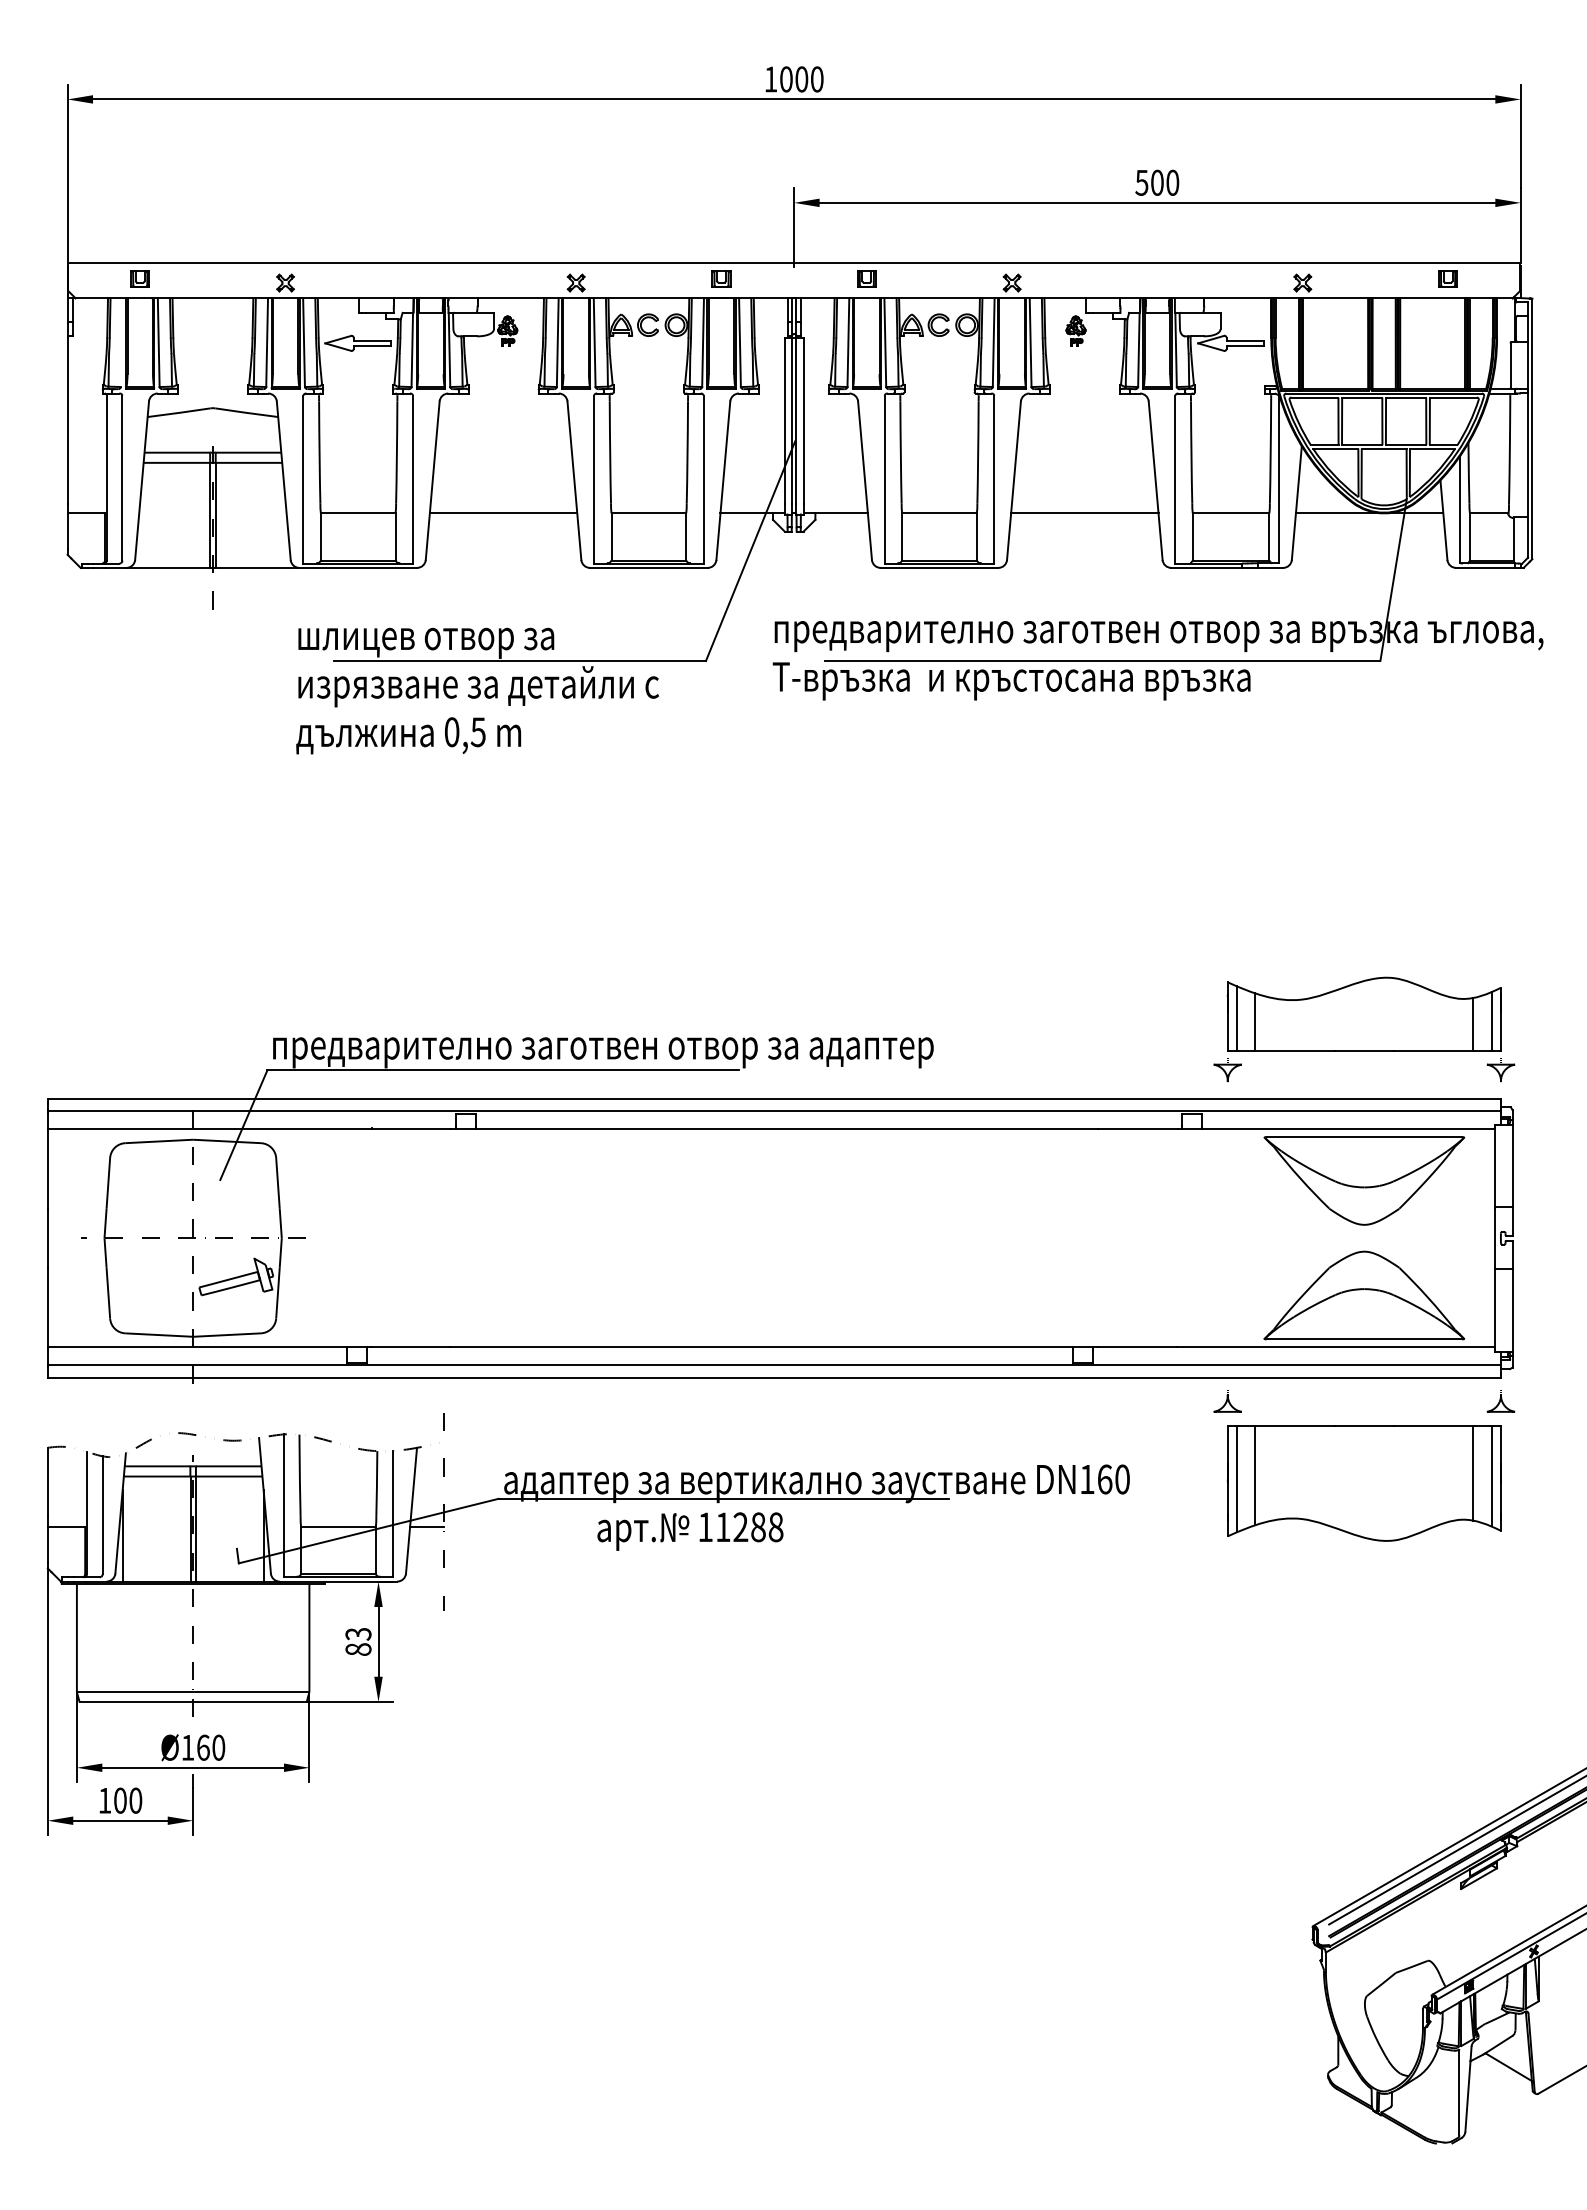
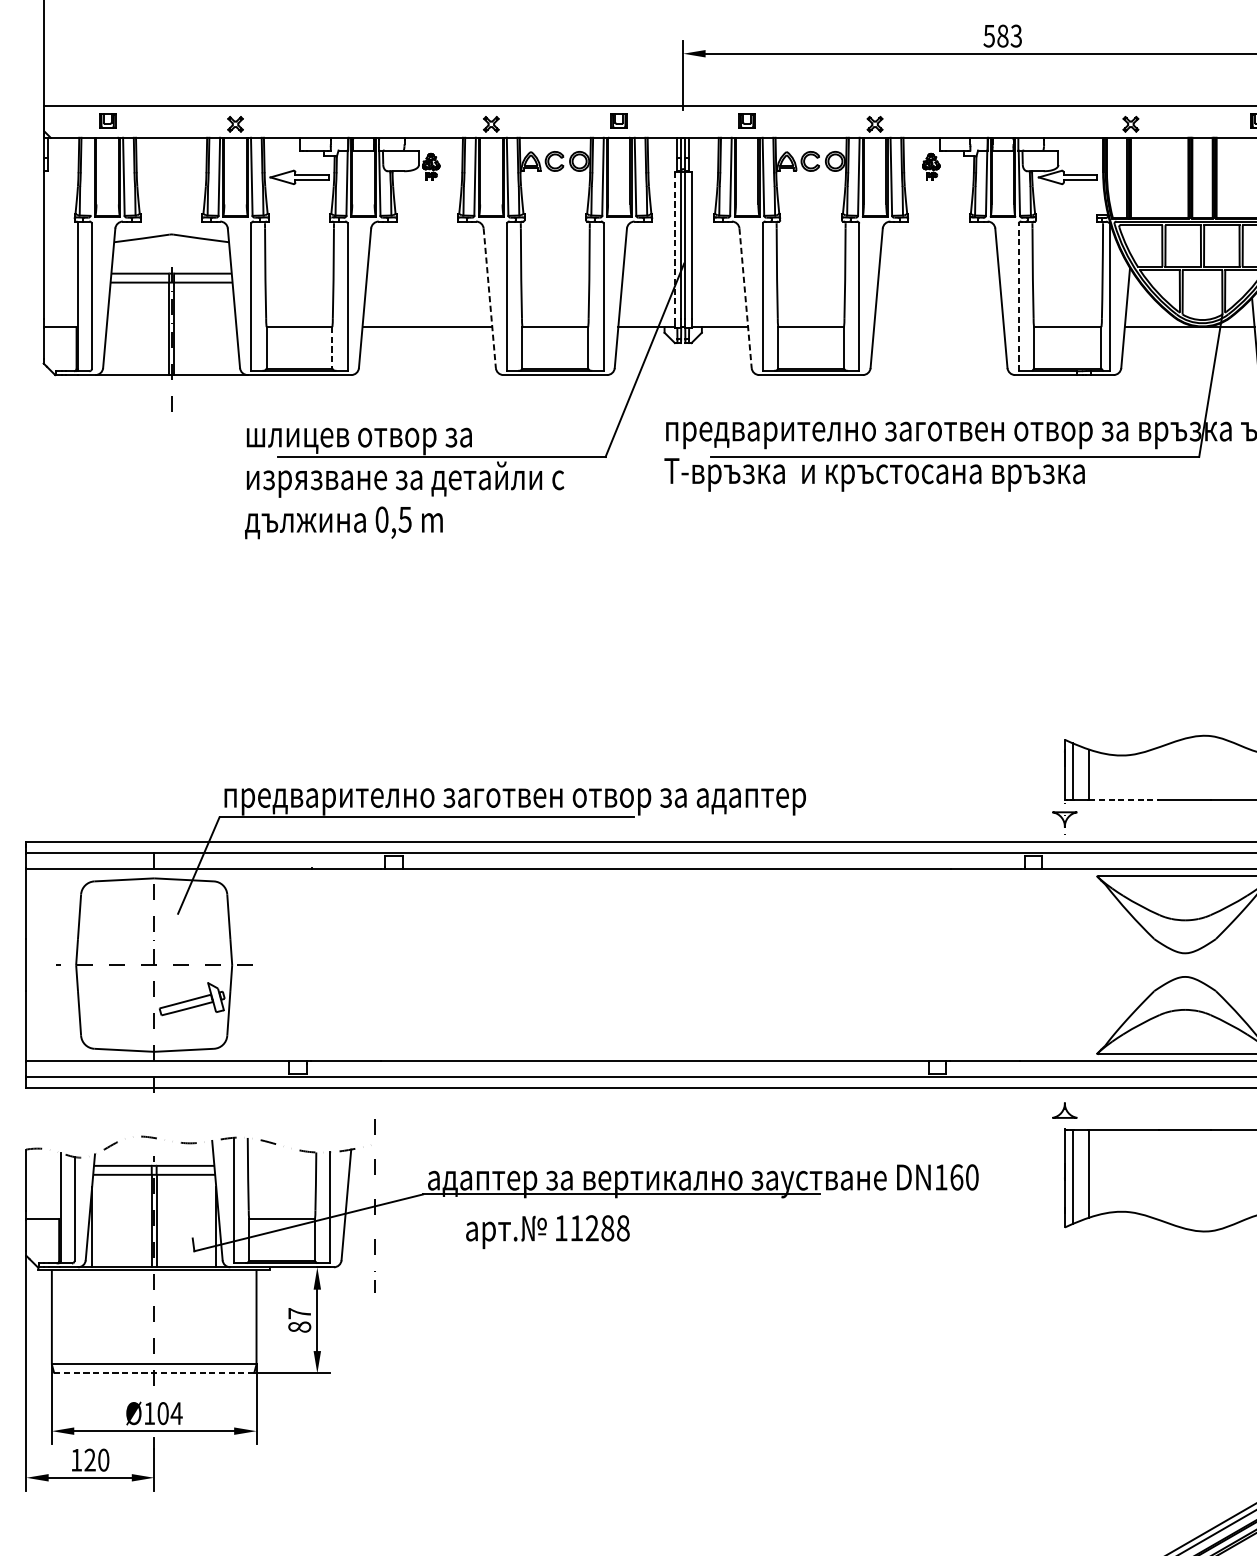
text: (1165, 182) -> (1010, 35), 500 -> 583
line: (784, 421) -> (674, 246), solid -> dashed
line: (1175, 479) -> (1018, 297), solid -> dashed
line: (574, 480) -> (489, 298), solid -> dashed
line: (865, 480) -> (745, 298), solid -> dashed
line: (1084, 513) -> (938, 327), removed
line: (395, 537) -> (332, 348), solid -> dashed
line: (1295, 1050) -> (1124, 799), solid -> dashed
line: (426, 1527) -> (359, 1219), removed
text: (690, 1531) -> (547, 1232), moved
text: (358, 1633) -> (299, 1312), 83 -> 87
line: (193, 1702) -> (154, 1373), solid -> dashed
text: (211, 1747) -> (170, 1413), Ø160 -> Ø104
text: (120, 1800) -> (90, 1459), 100 -> 120

